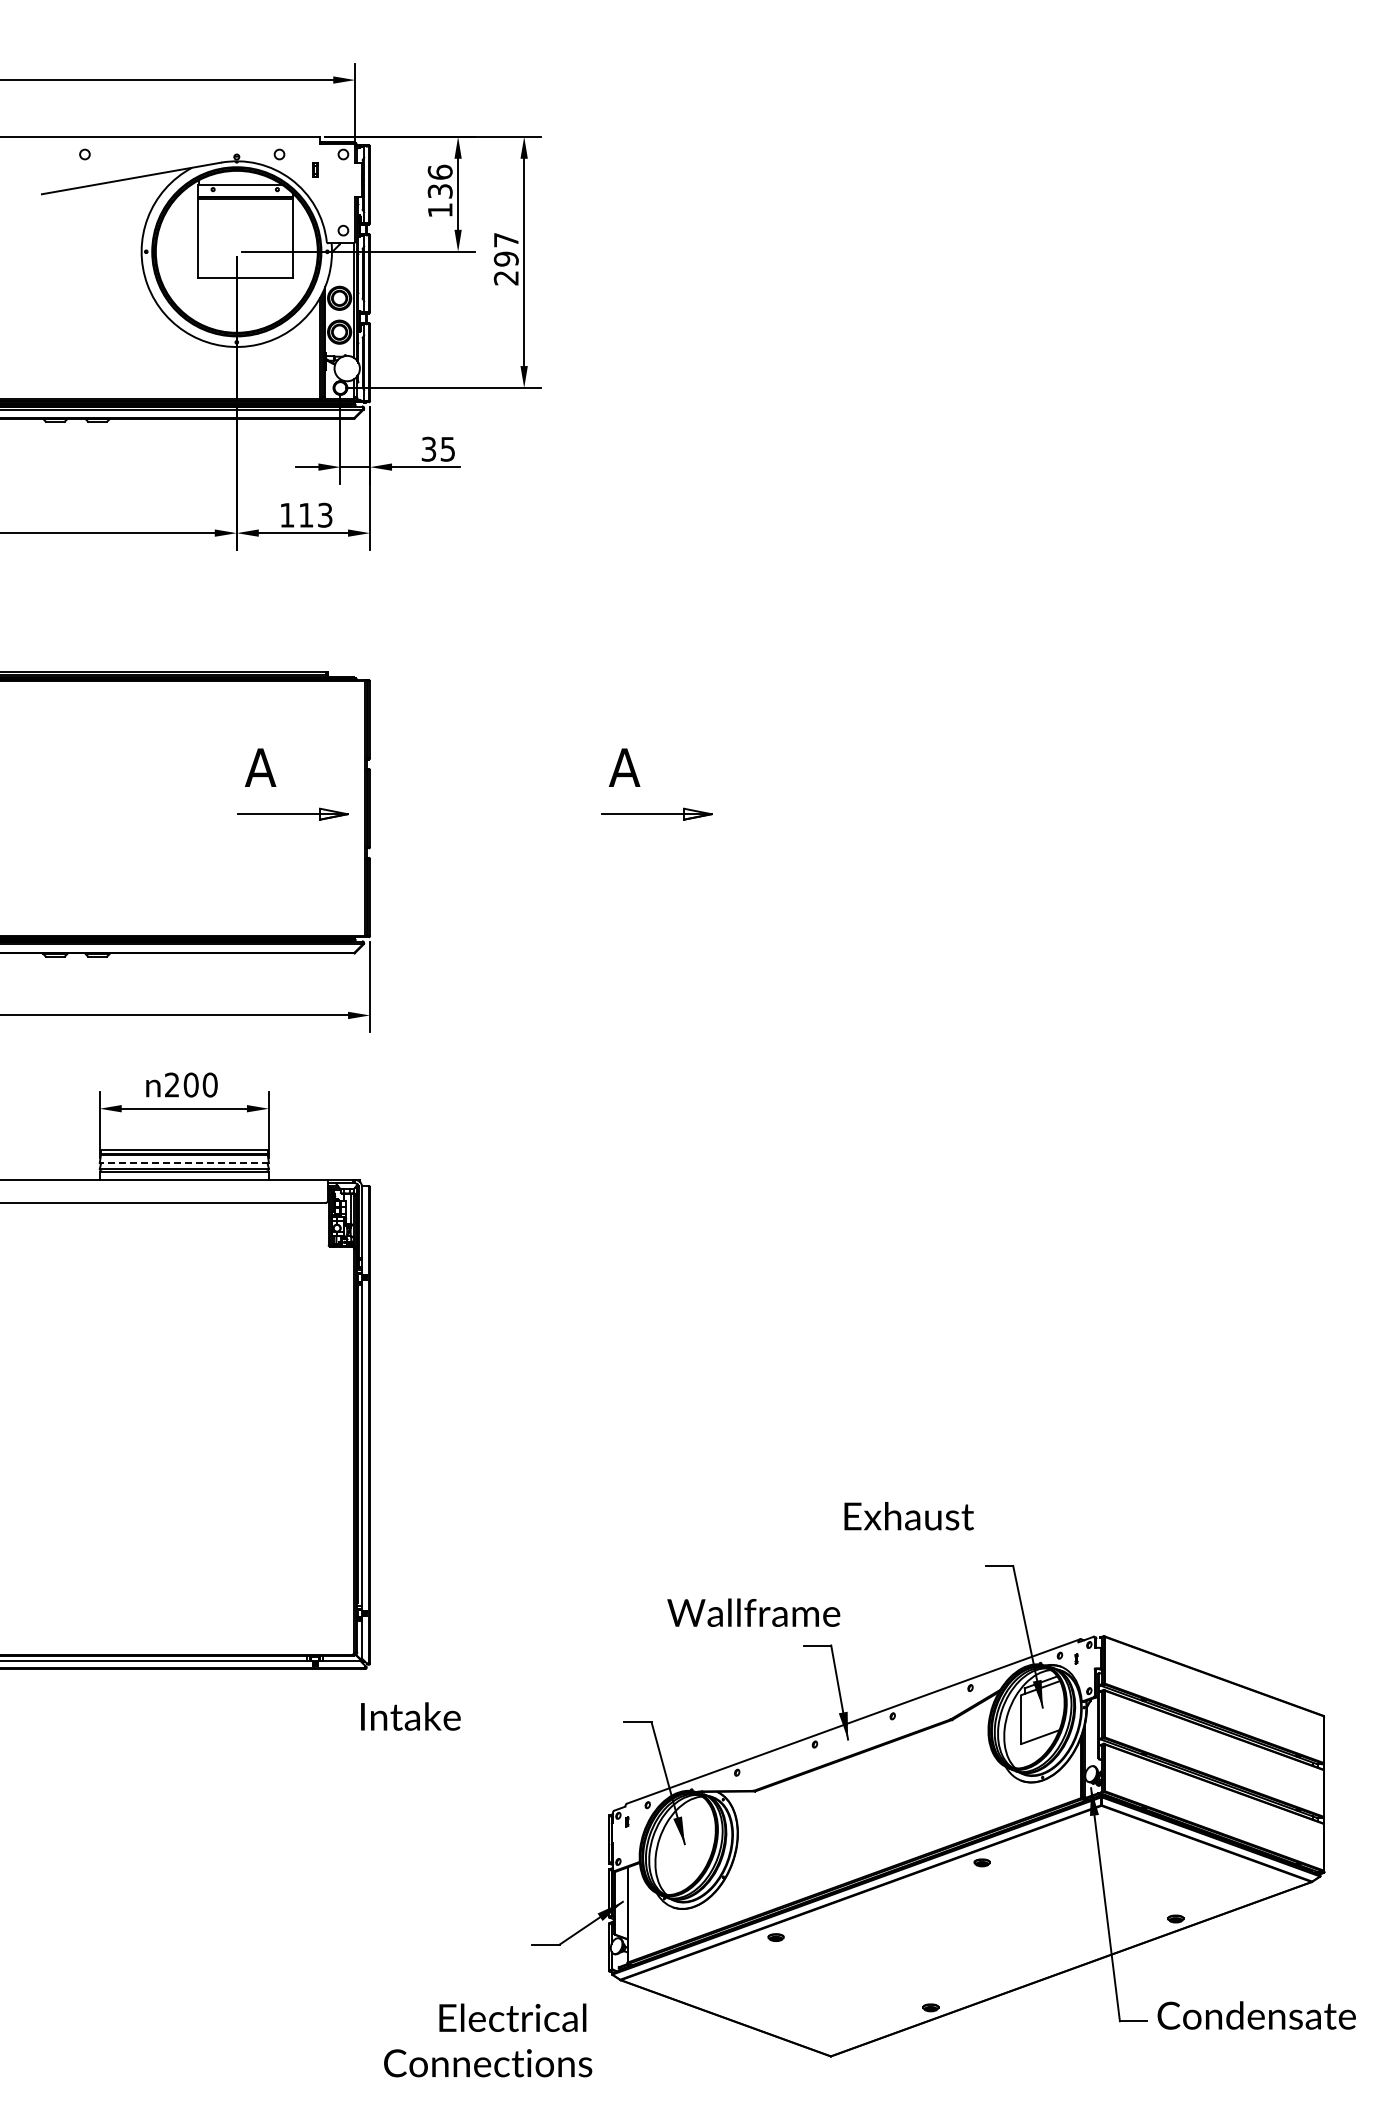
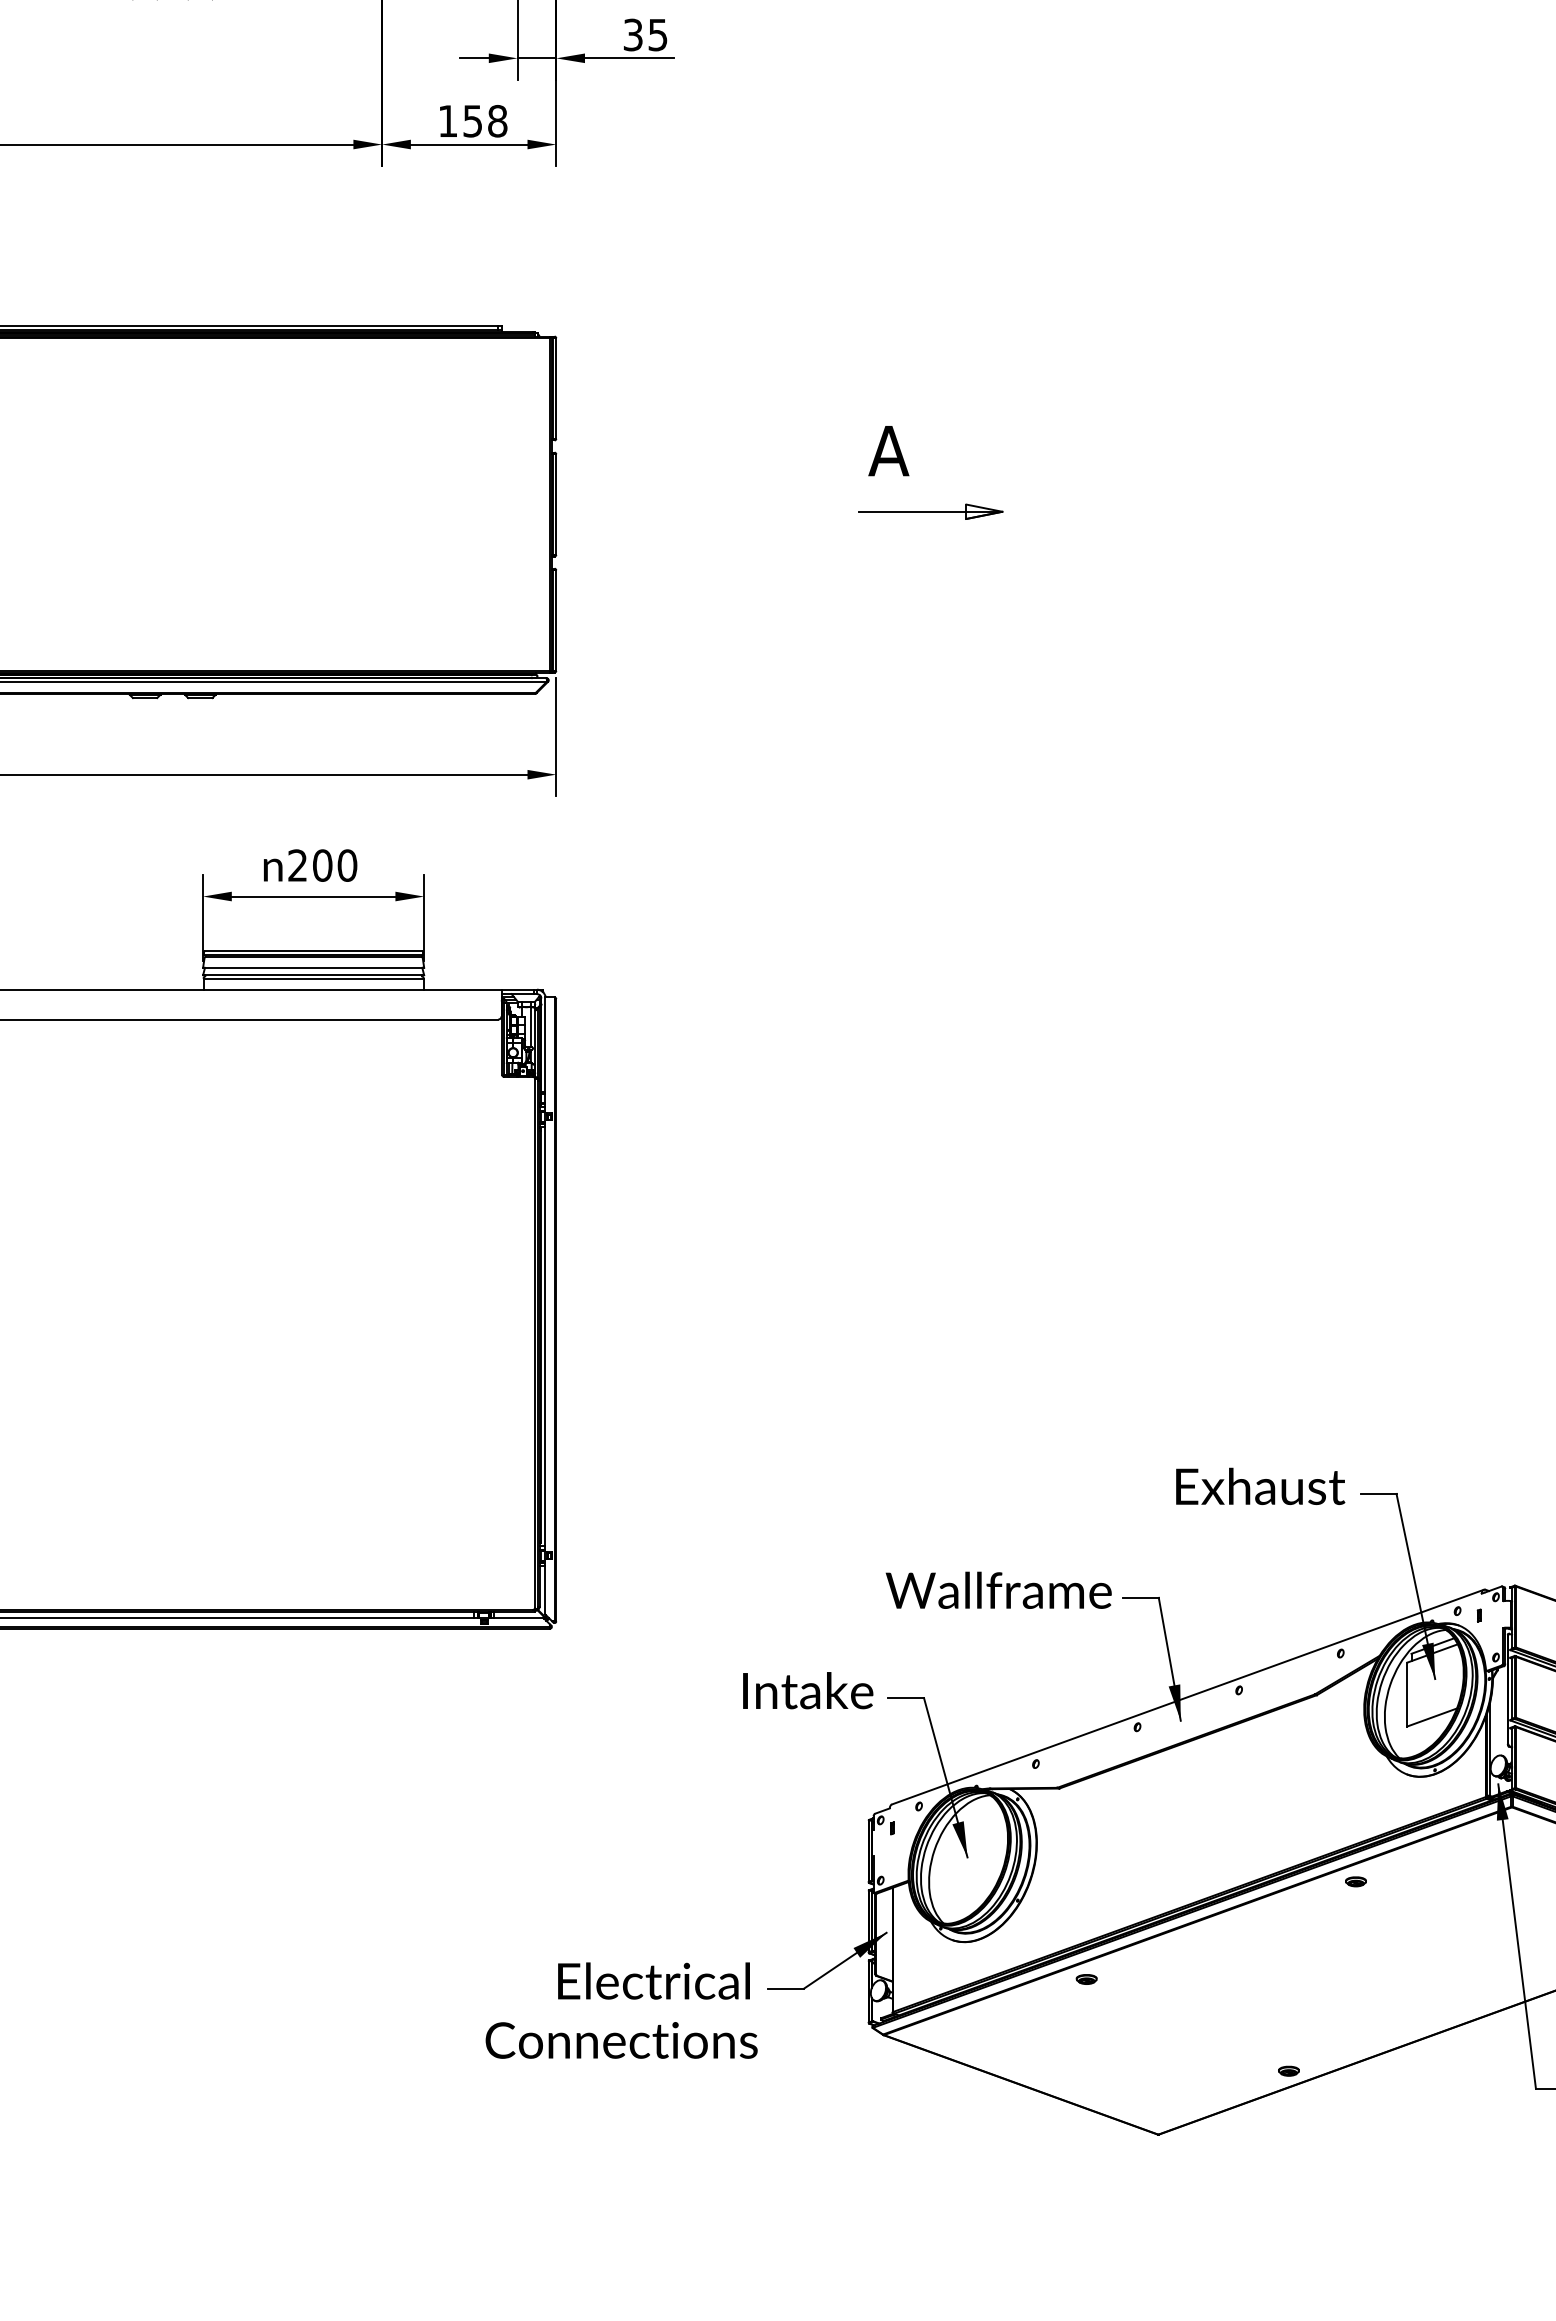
text: (315, 514) -> (484, 120), 113 -> 158
part: (276, 786) -> (434, 475), removed
line: (184, 1163) -> (313, 968), dashed -> solid
text: (908, 1516) -> (1259, 1486), moved
text: (753, 1612) -> (998, 1590), moved
text: (410, 1716) -> (807, 1690), moved
text: (488, 2040) -> (622, 2010), moved

